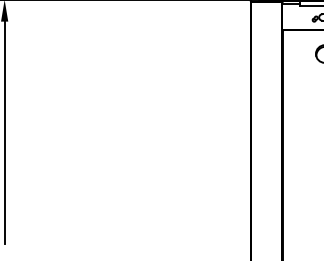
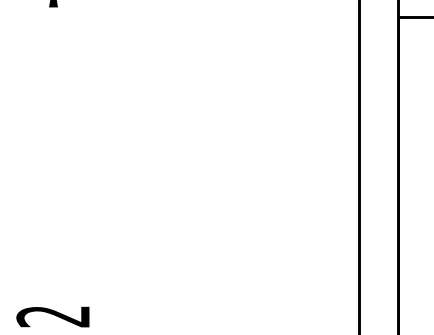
line: (4, 132) -> (53, 145), removed

